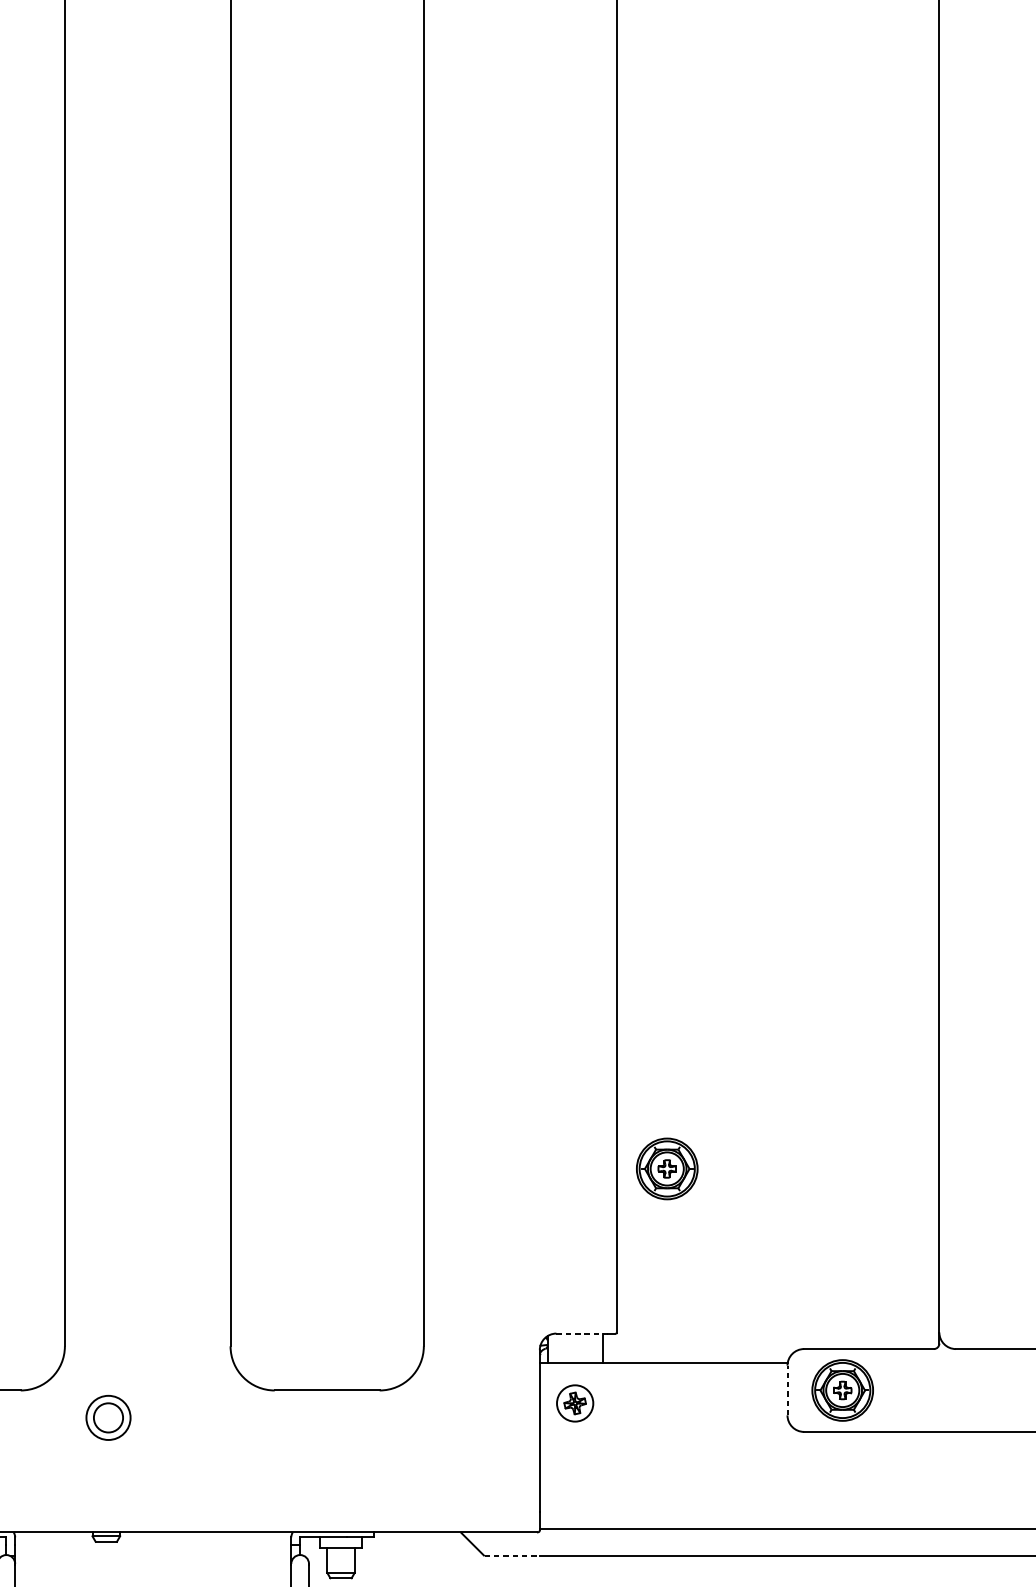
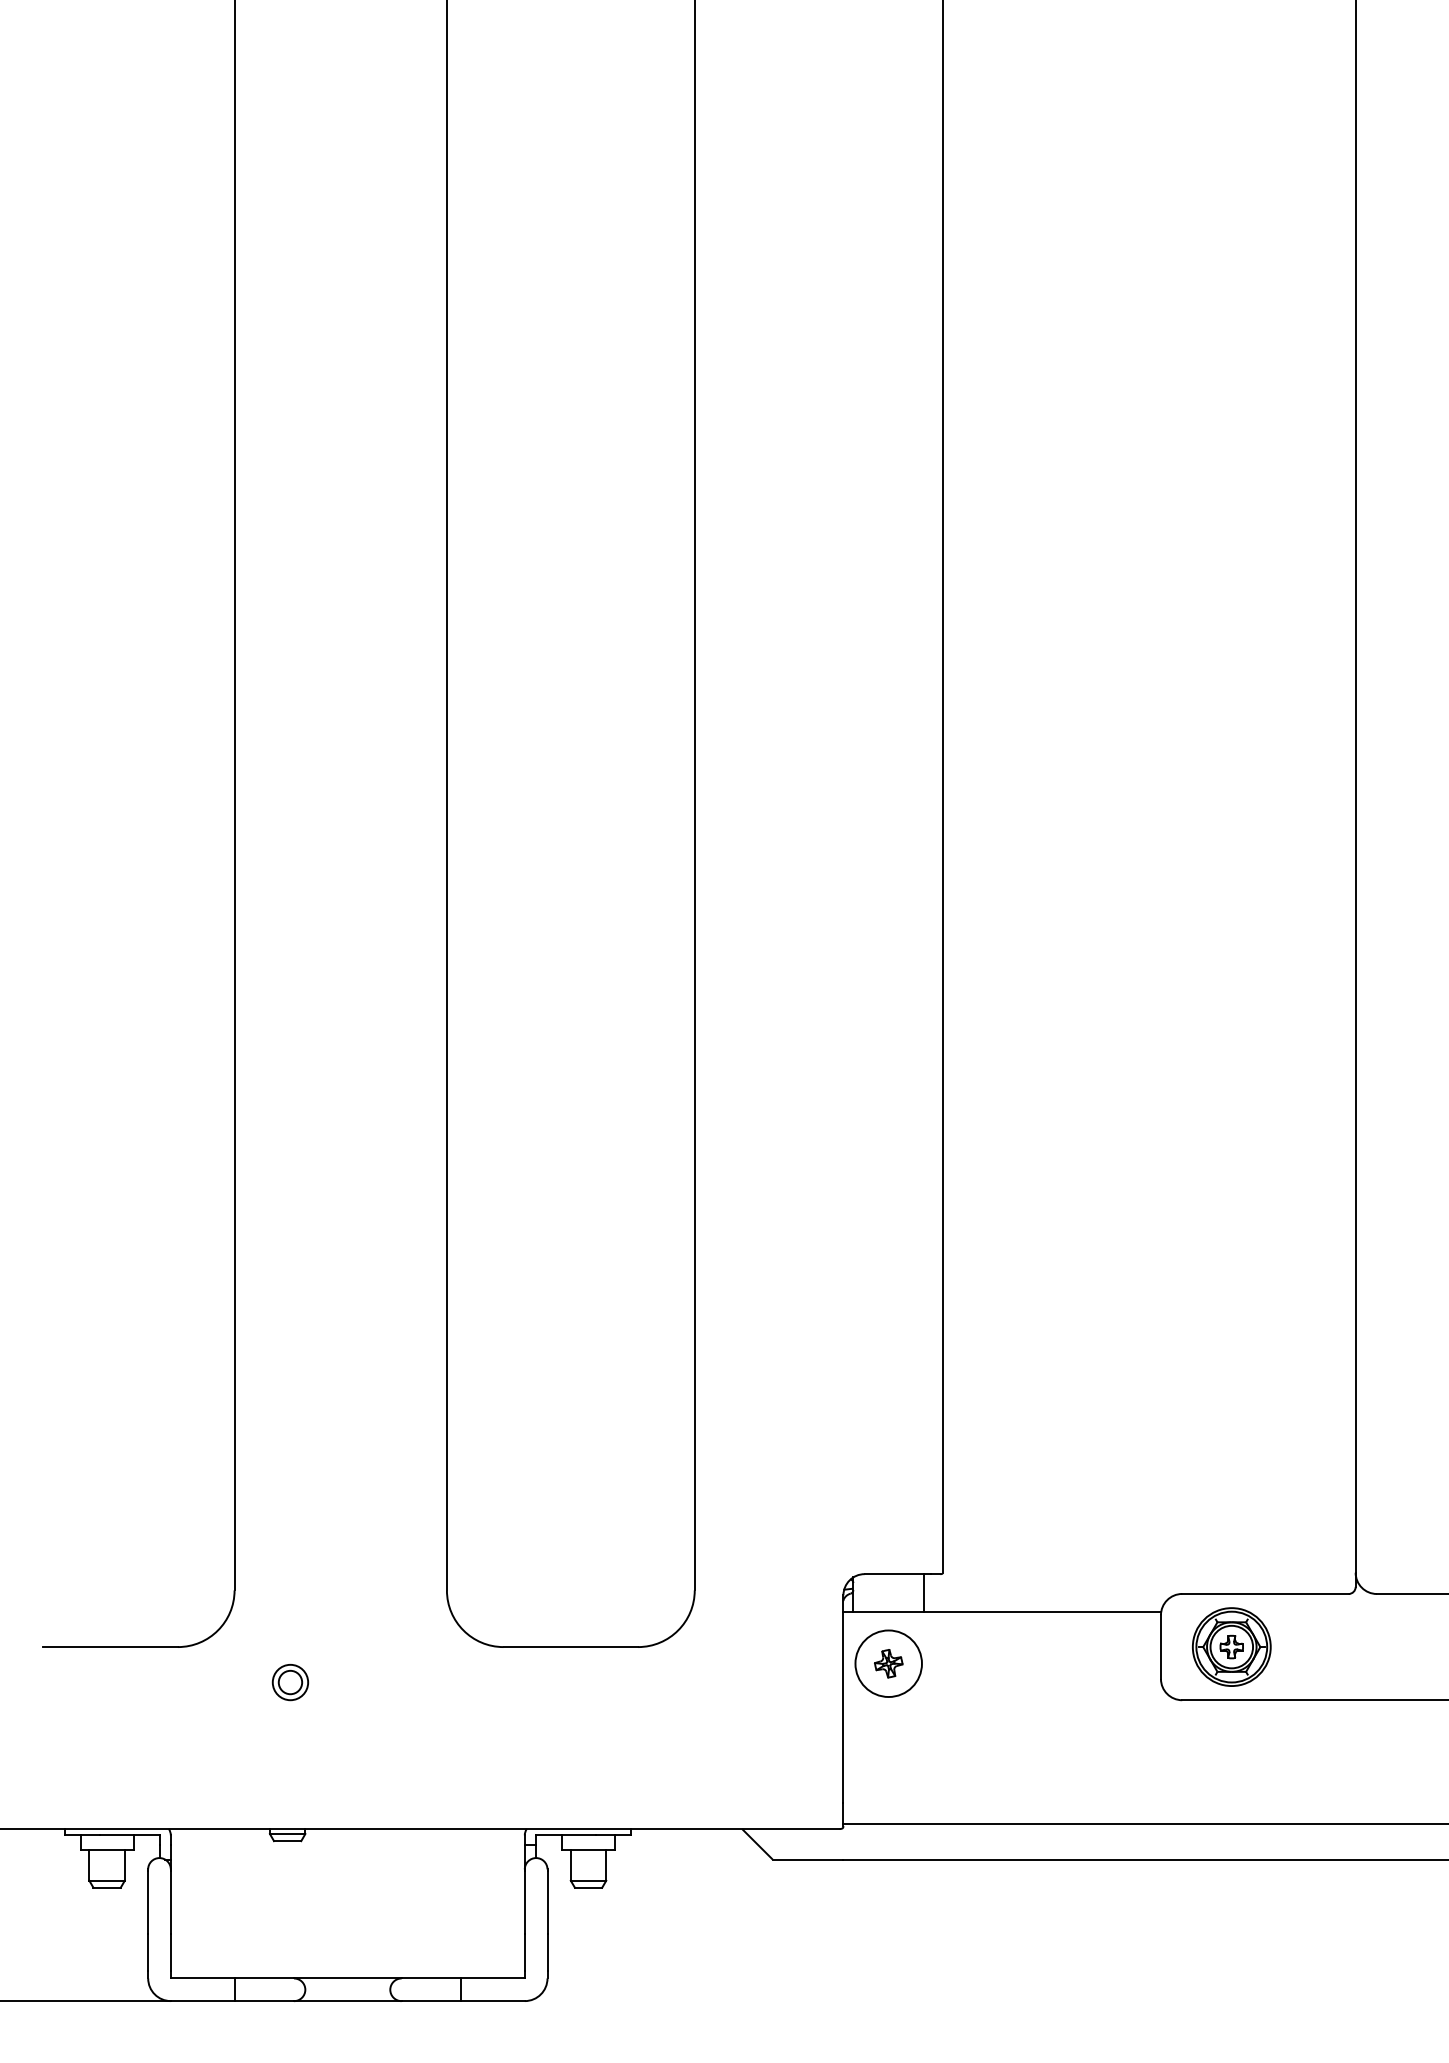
part: (667, 1168) -> (1006, 1362), removed
line: (581, 1333) -> (897, 1574), dashed -> solid
line: (787, 1390) -> (1160, 1647), dashed -> solid
circle: (574, 1403) -> (888, 1663), size x1.43
part: (108, 1418) -> (290, 1682), size x0.62
line: (512, 1556) -> (808, 1859), dashed -> solid

